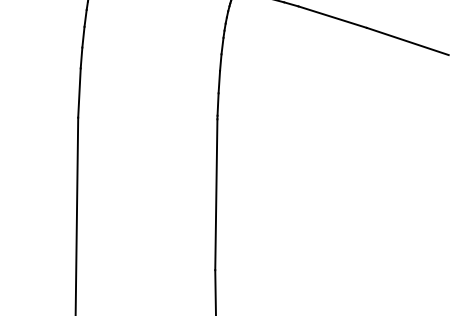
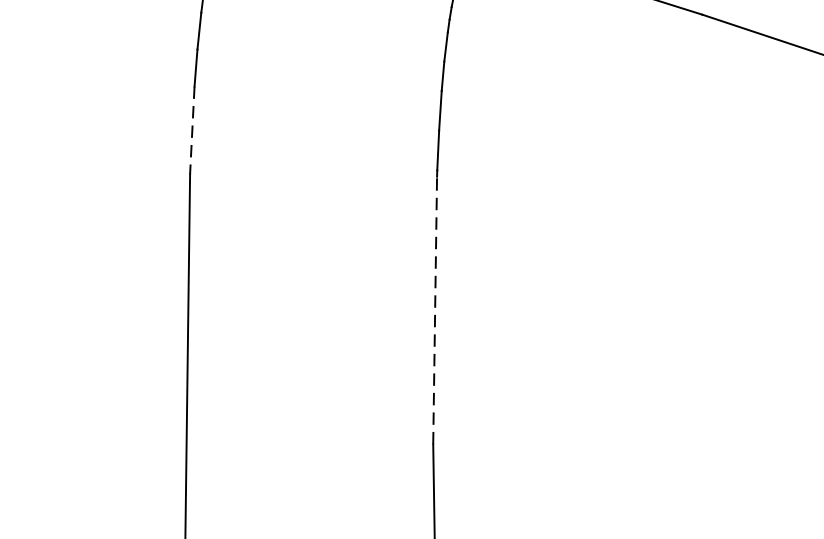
line: (79, 93) -> (192, 130), solid -> dashed
line: (216, 194) -> (435, 310), solid -> dashed

